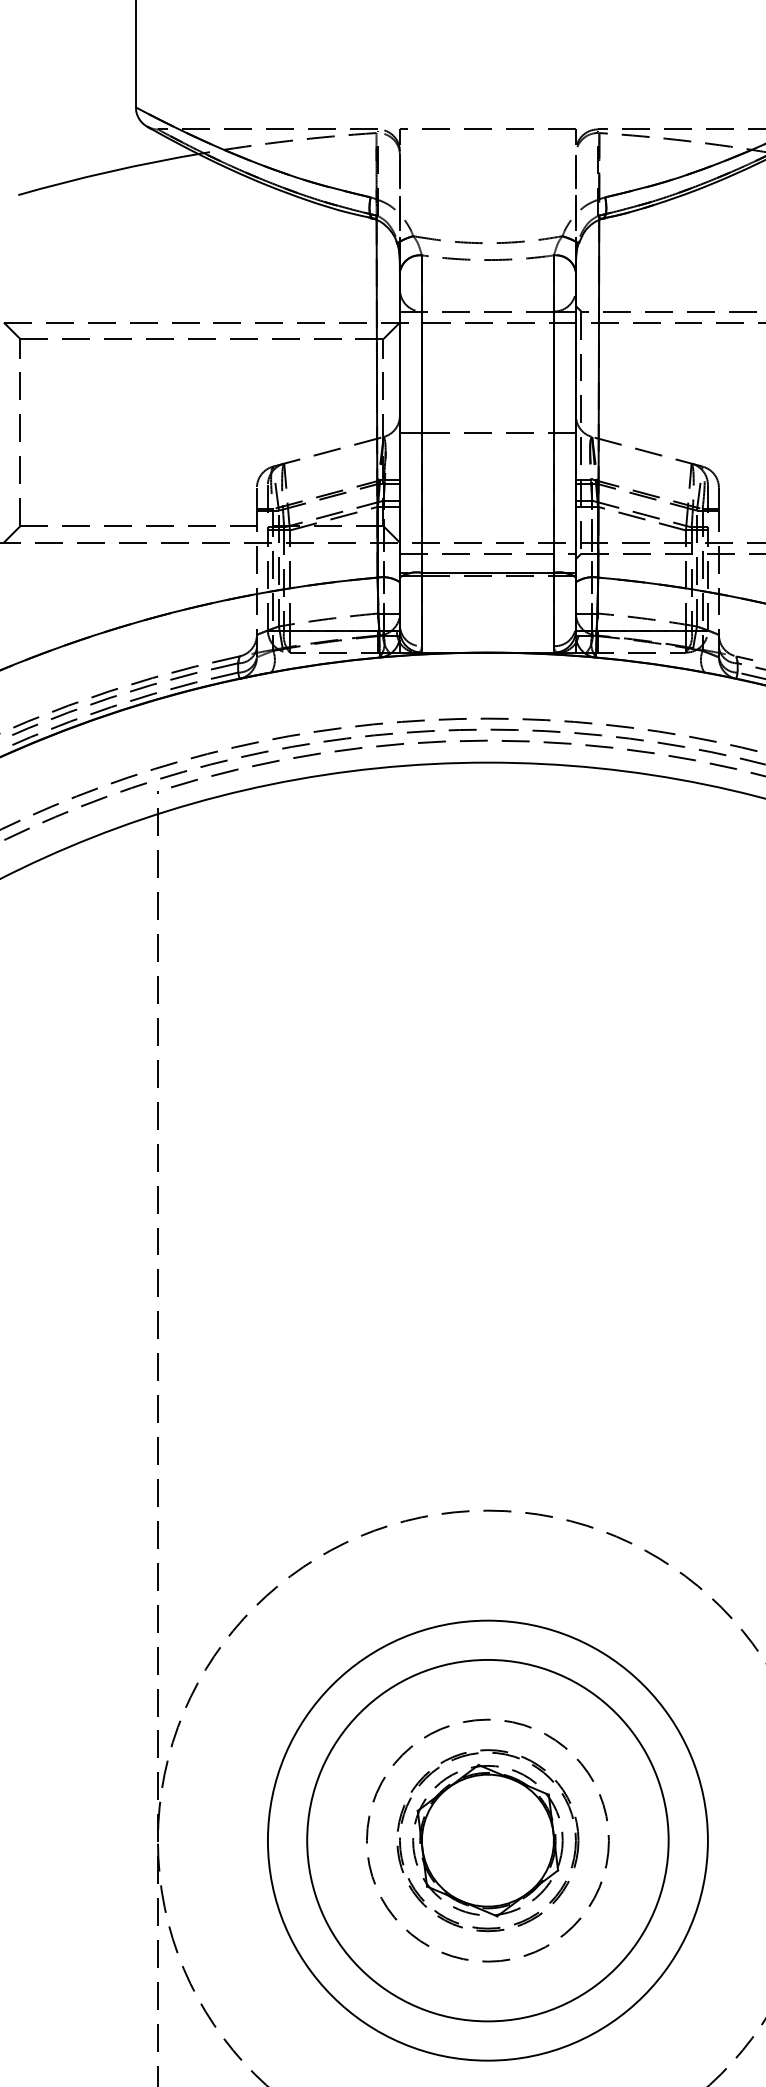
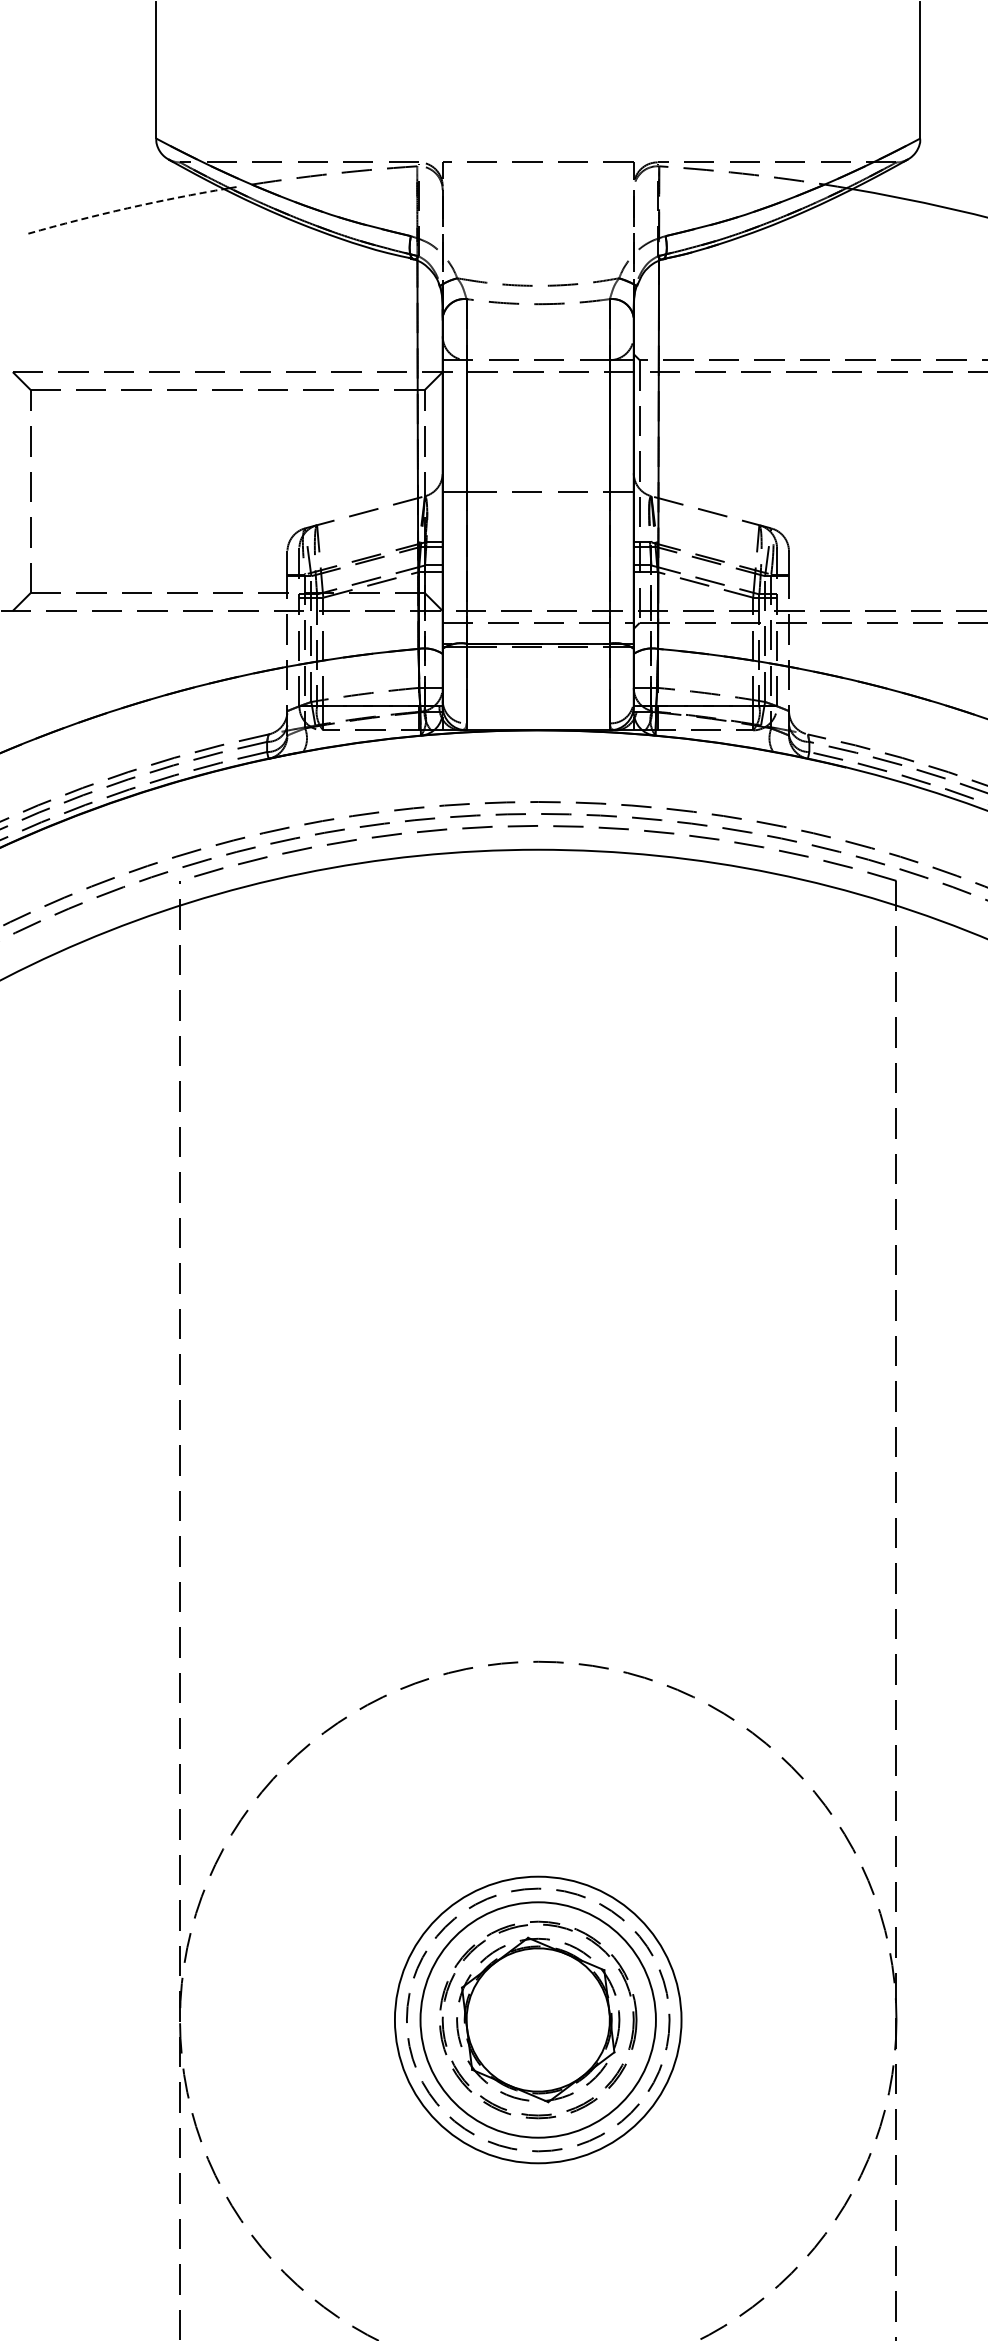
arc: (109, 171) -> (127, 208), solid -> dashed
circle: (488, 1840) -> (538, 2019), size x0.6
circle: (488, 1840) -> (538, 2019), size x0.6

